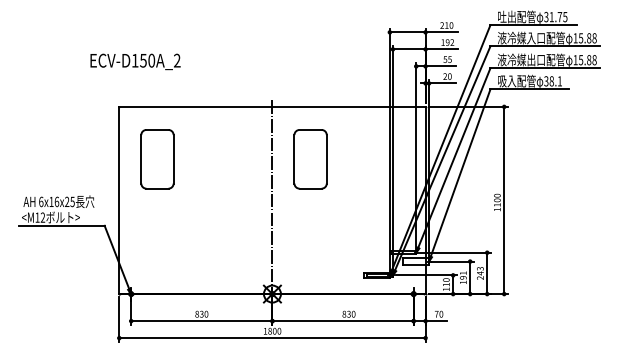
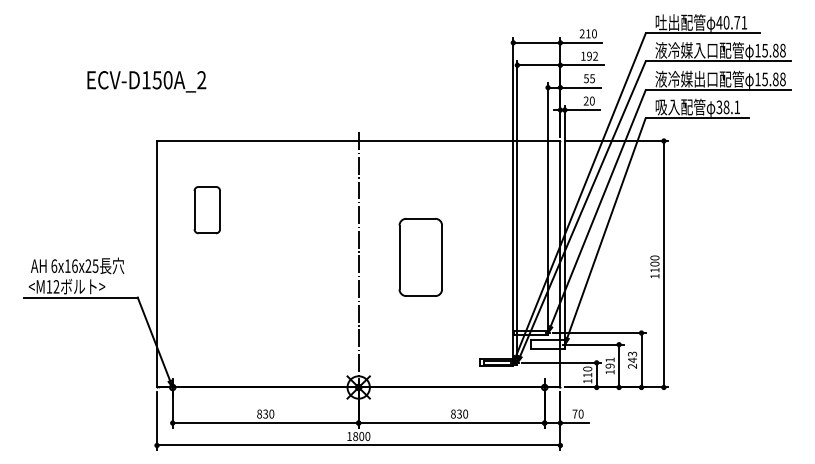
text: (555, 16) -> (731, 21), 31.75 -> 40.71
text: (135, 61) -> (146, 81), moved
part: (157, 159) -> (207, 210), size x0.6
part: (310, 159) -> (420, 257), moved

